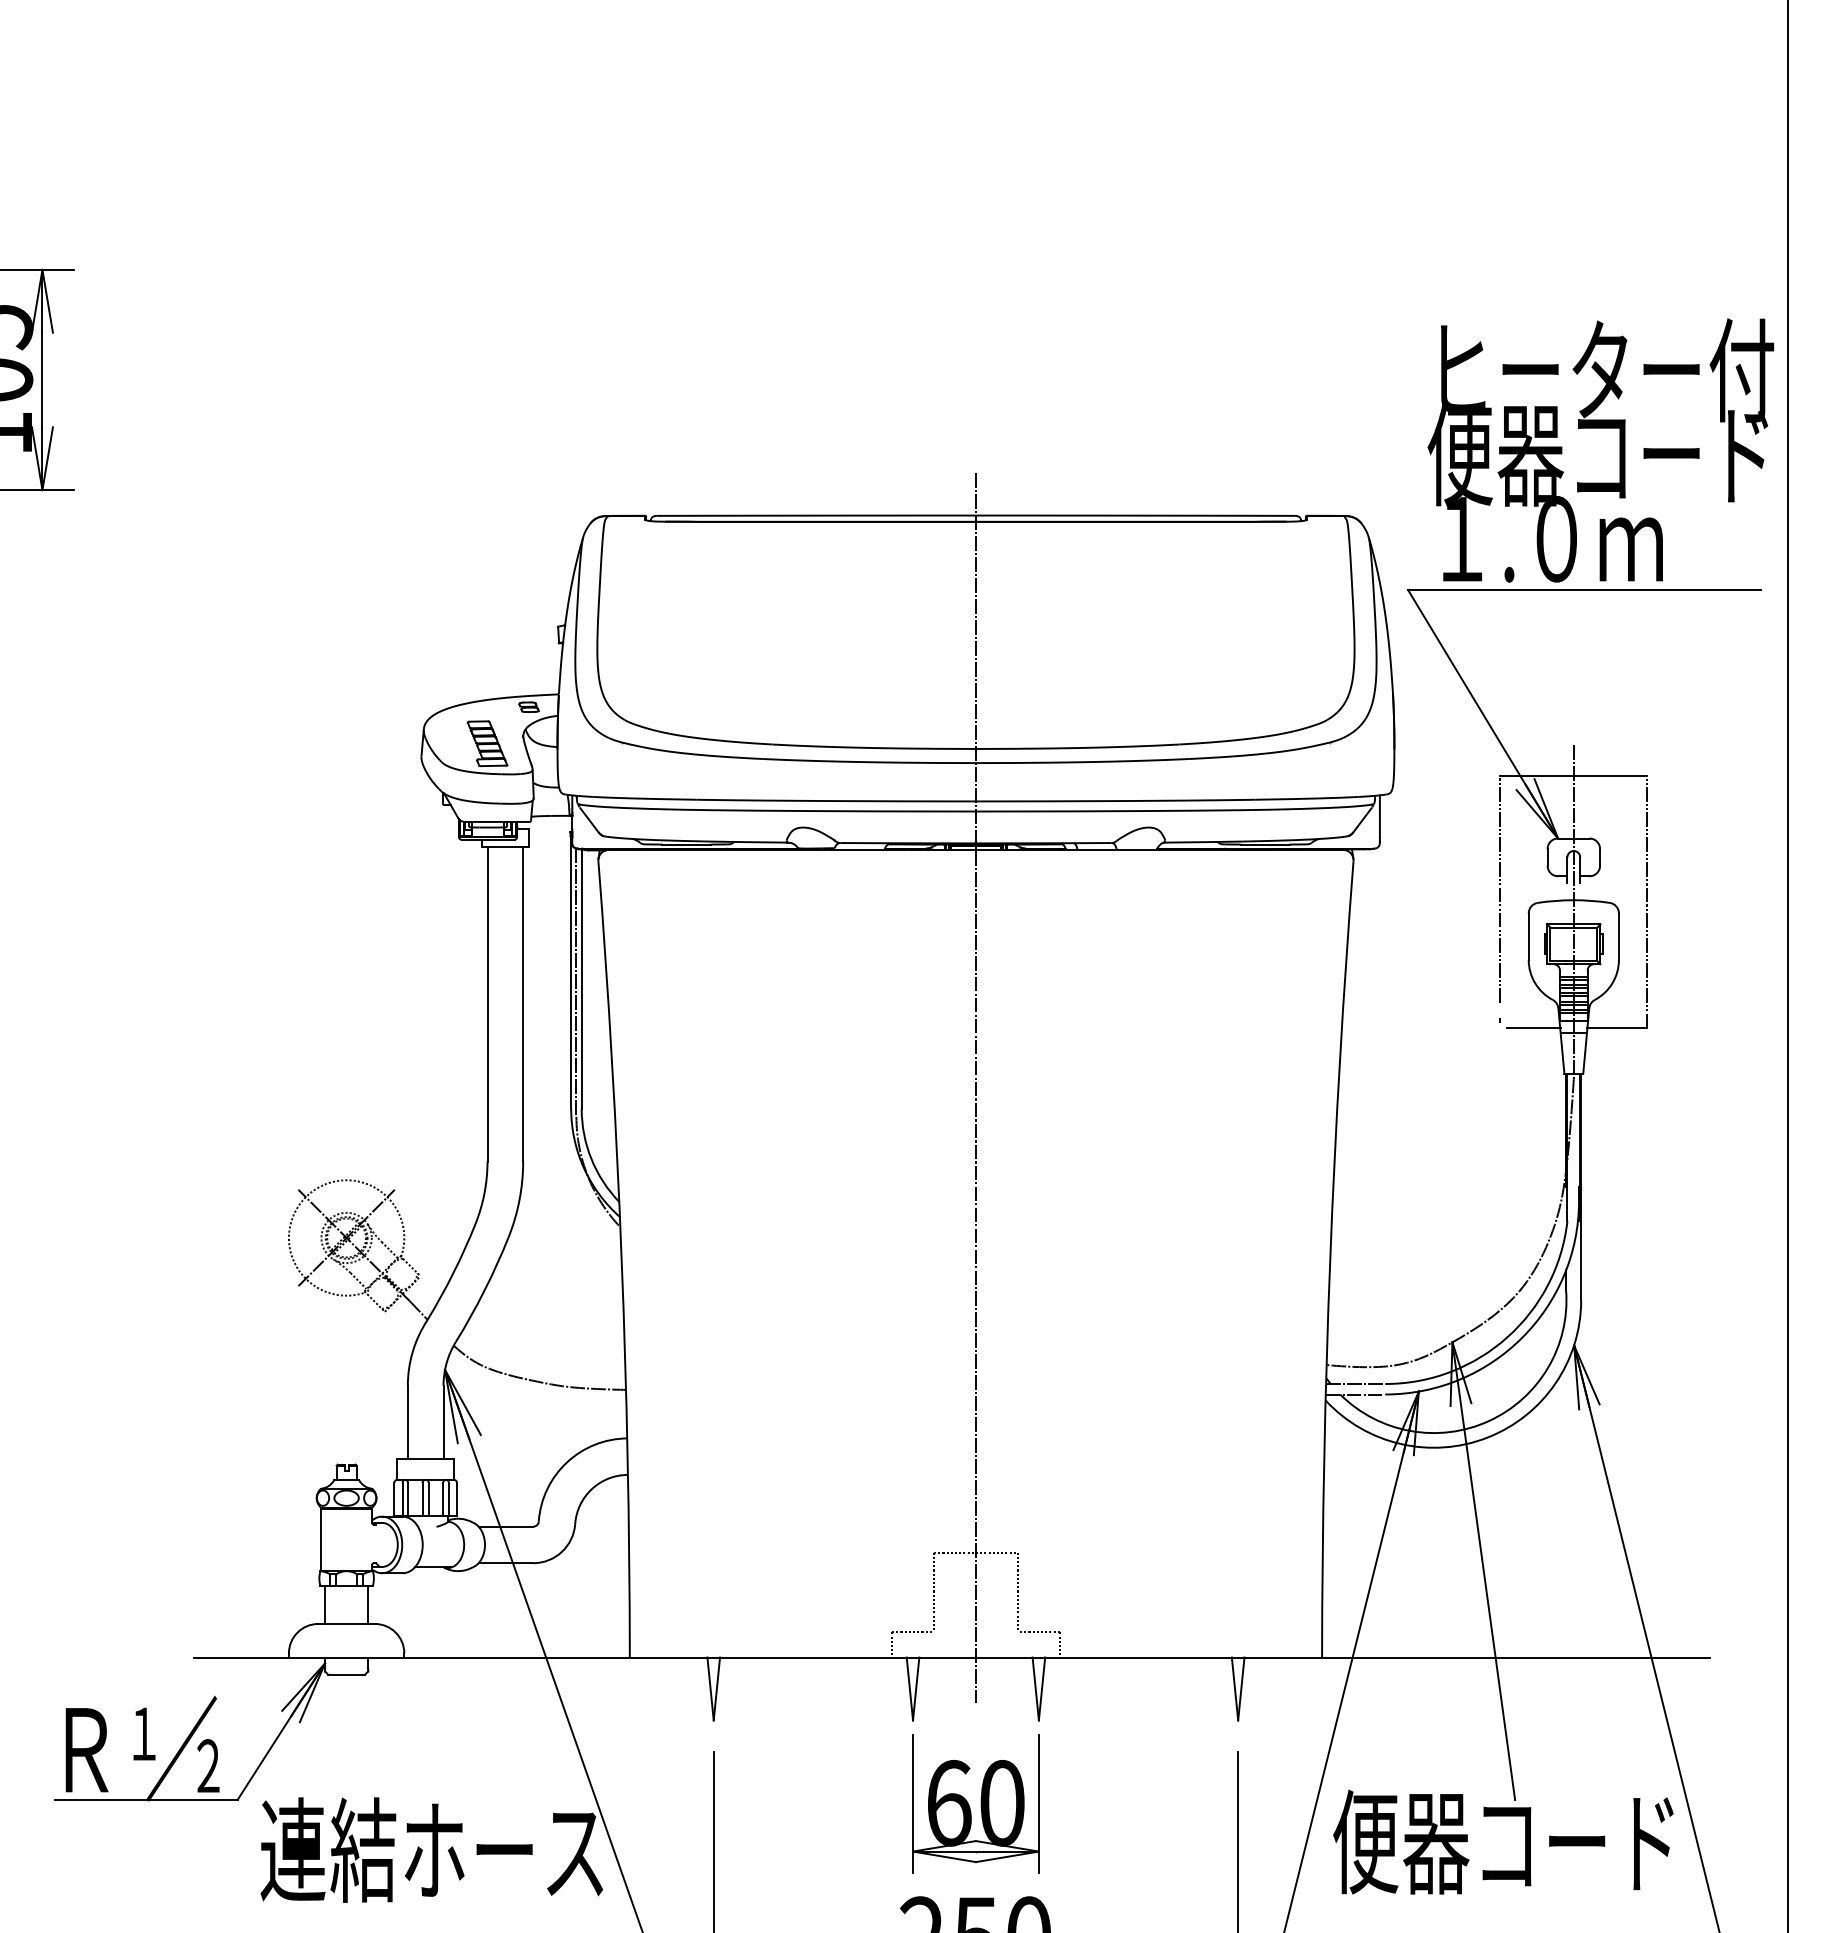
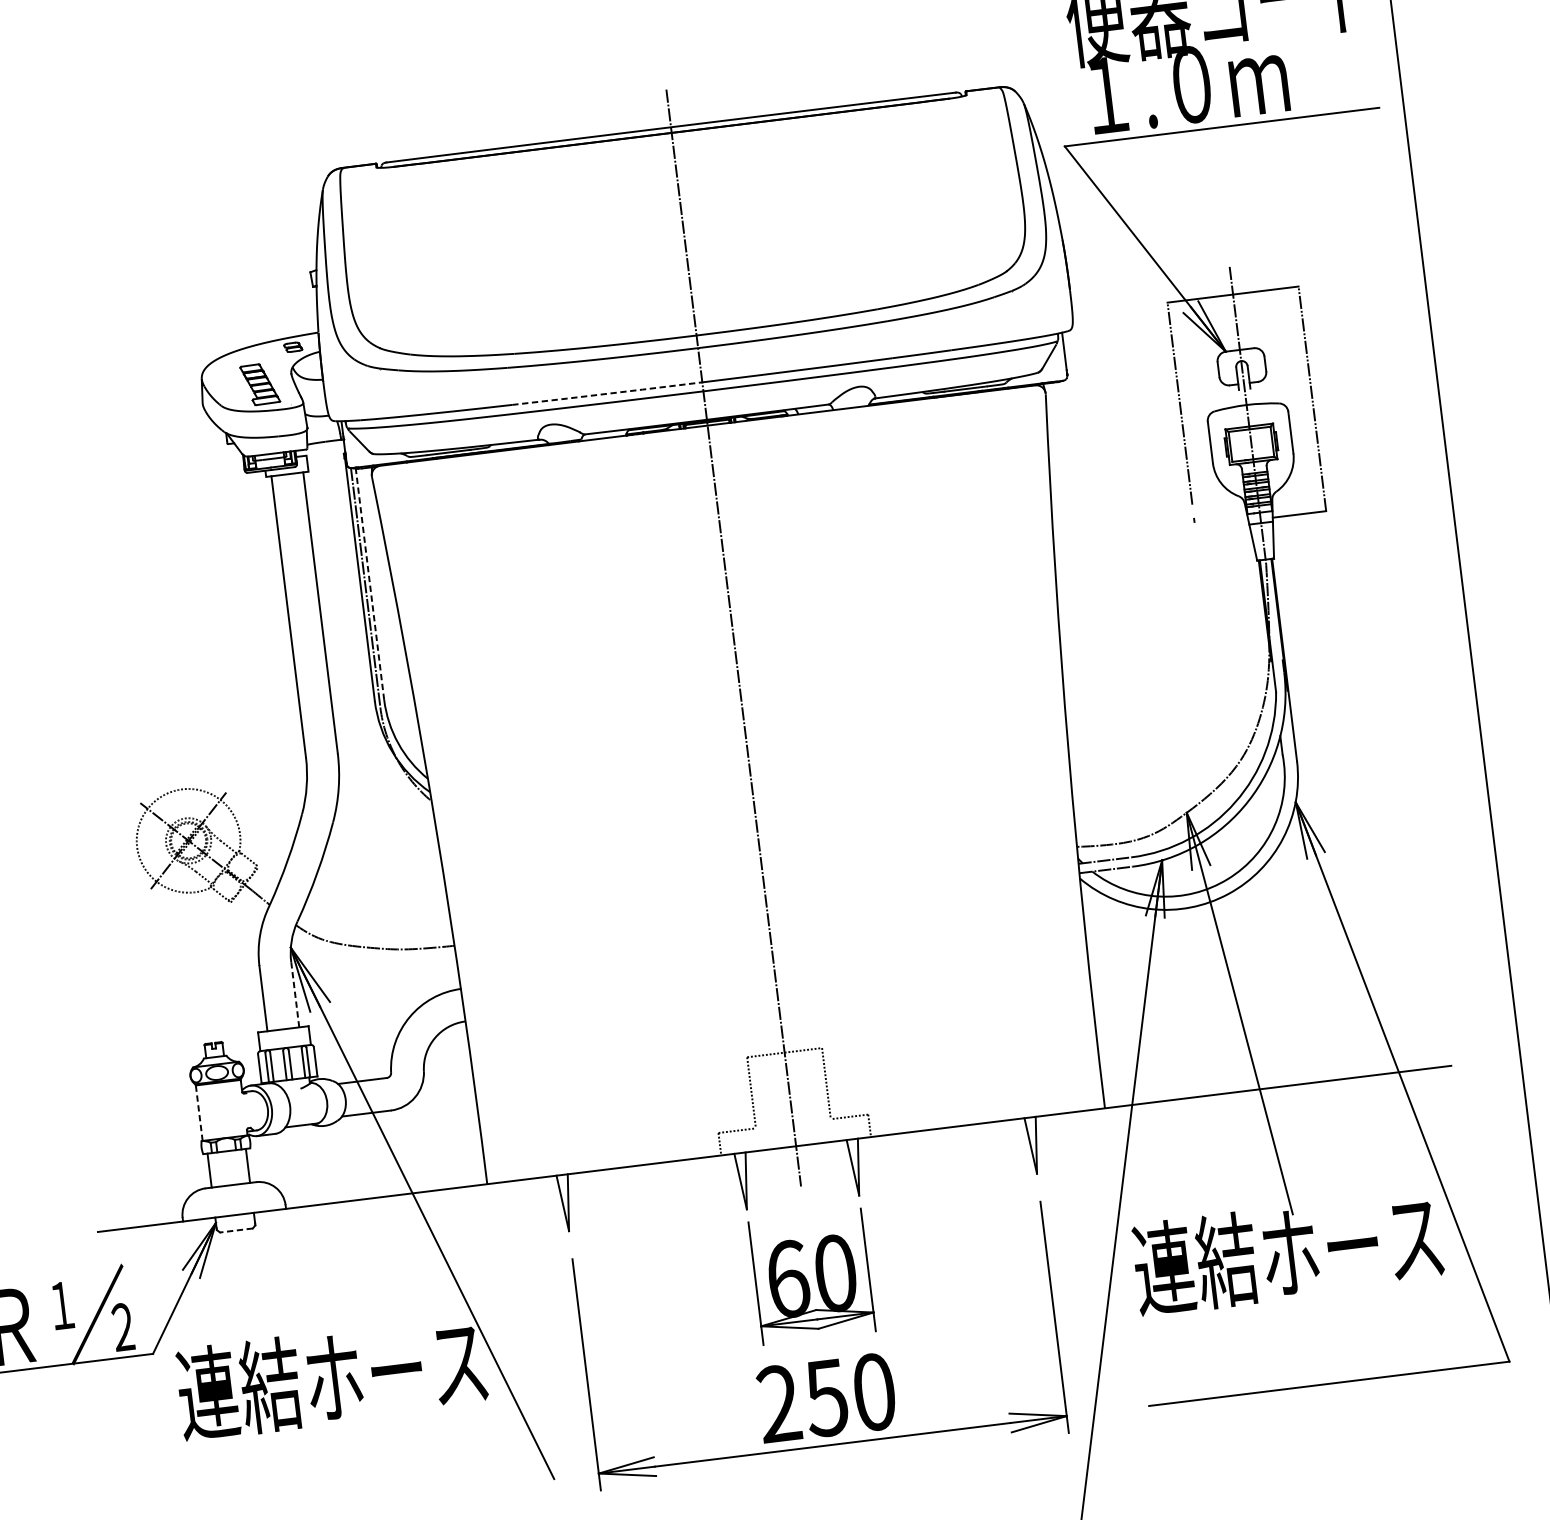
line: (869, 801) -> (607, 394), solid -> dashed
line: (581, 979) -> (369, 584), solid -> dashed
line: (1533, 1028) -> (1224, 523), removed
line: (443, 1422) -> (295, 994), solid -> dashed
line: (321, 1539) -> (199, 1112), solid -> dashed
line: (346, 1674) -> (236, 1230), solid -> dashed
text: (1504, 1841) -> (1287, 1252), 便器コード -> 連結ホース

